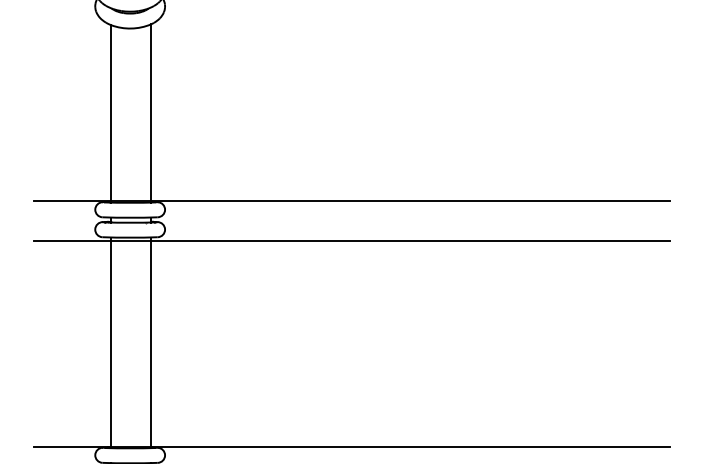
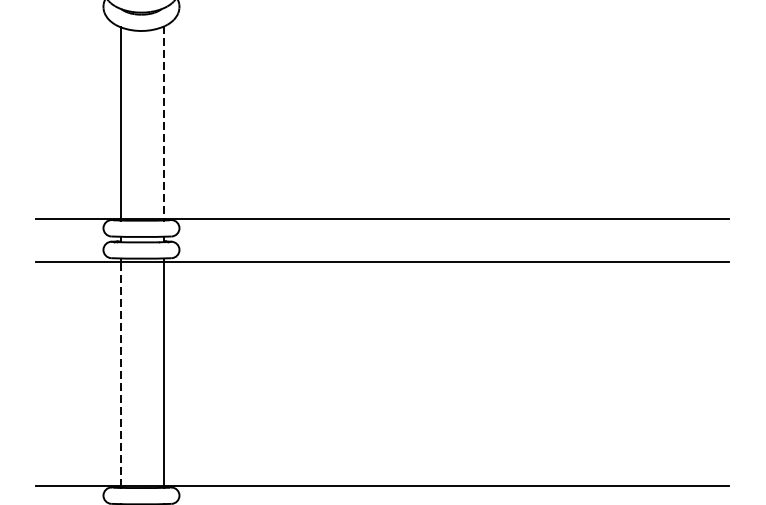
line: (151, 113) -> (164, 123), solid -> dashed
line: (111, 344) -> (121, 374), solid -> dashed

